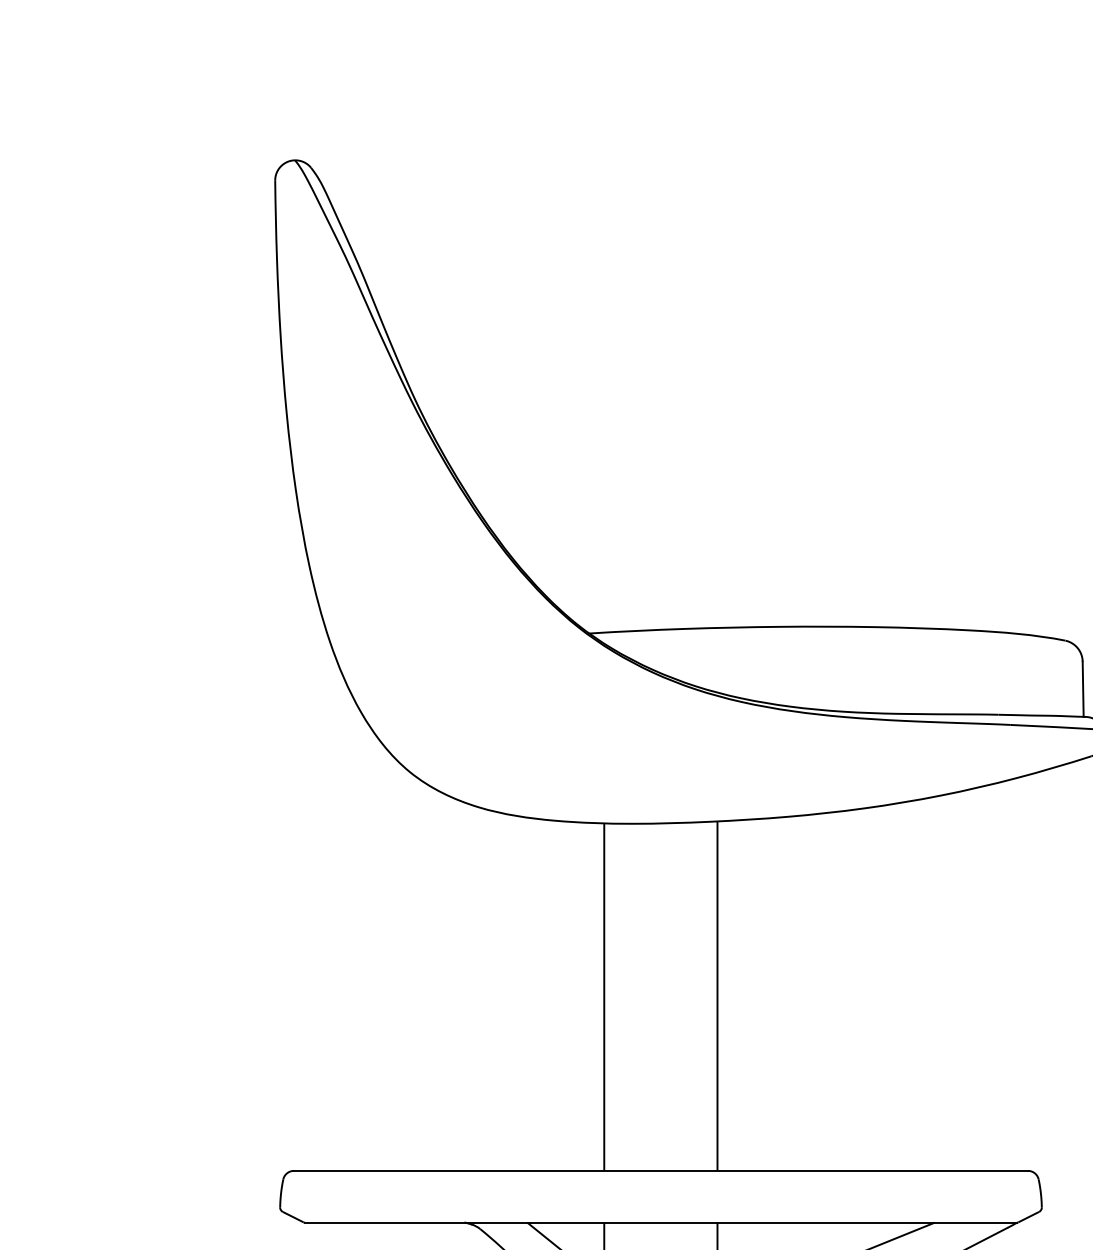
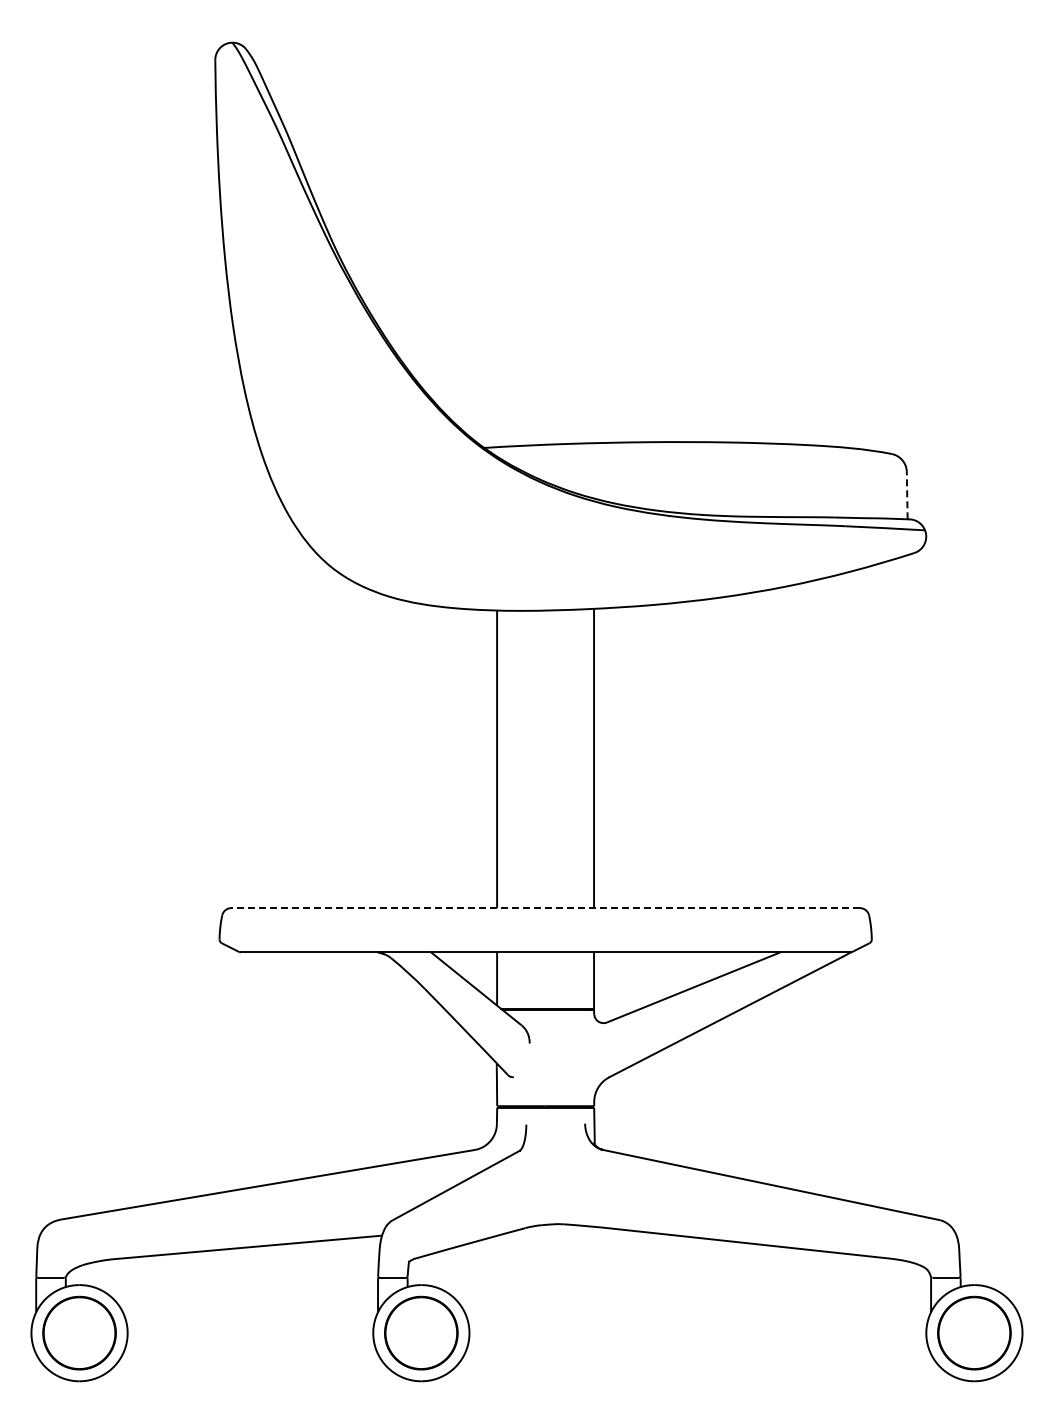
line: (1083, 689) -> (907, 495), solid -> dashed
line: (660, 1171) -> (545, 908), solid -> dashed

